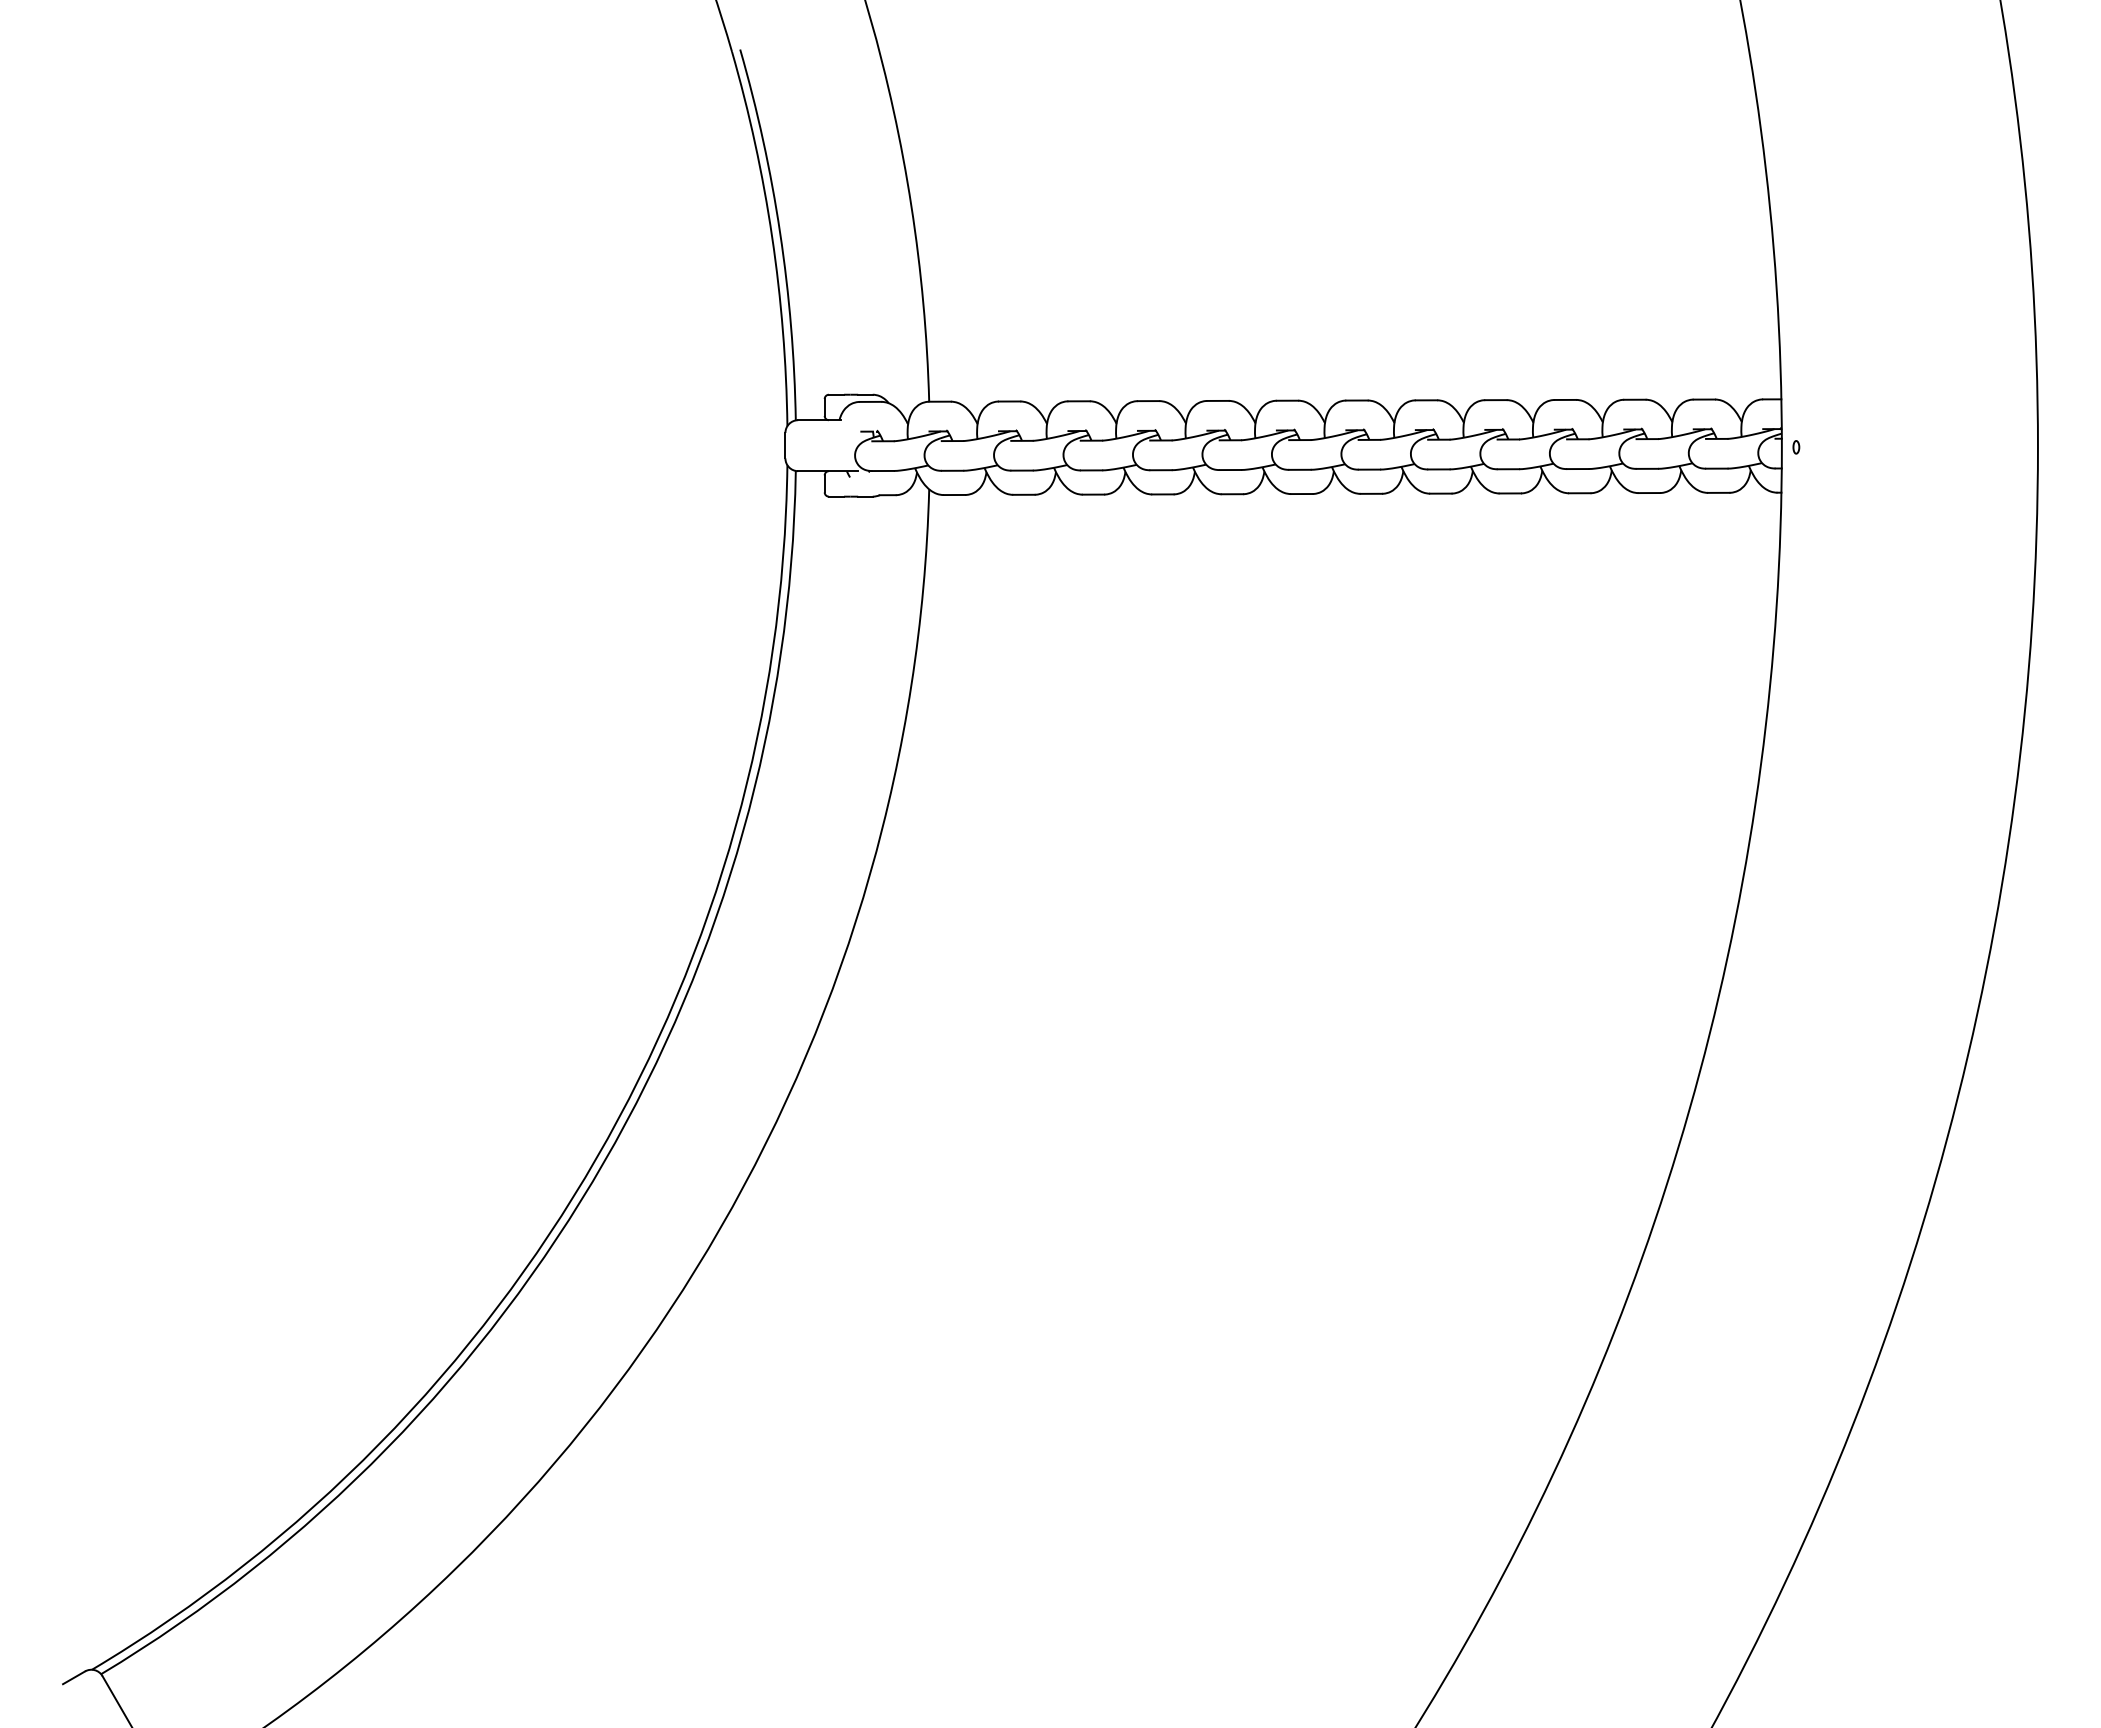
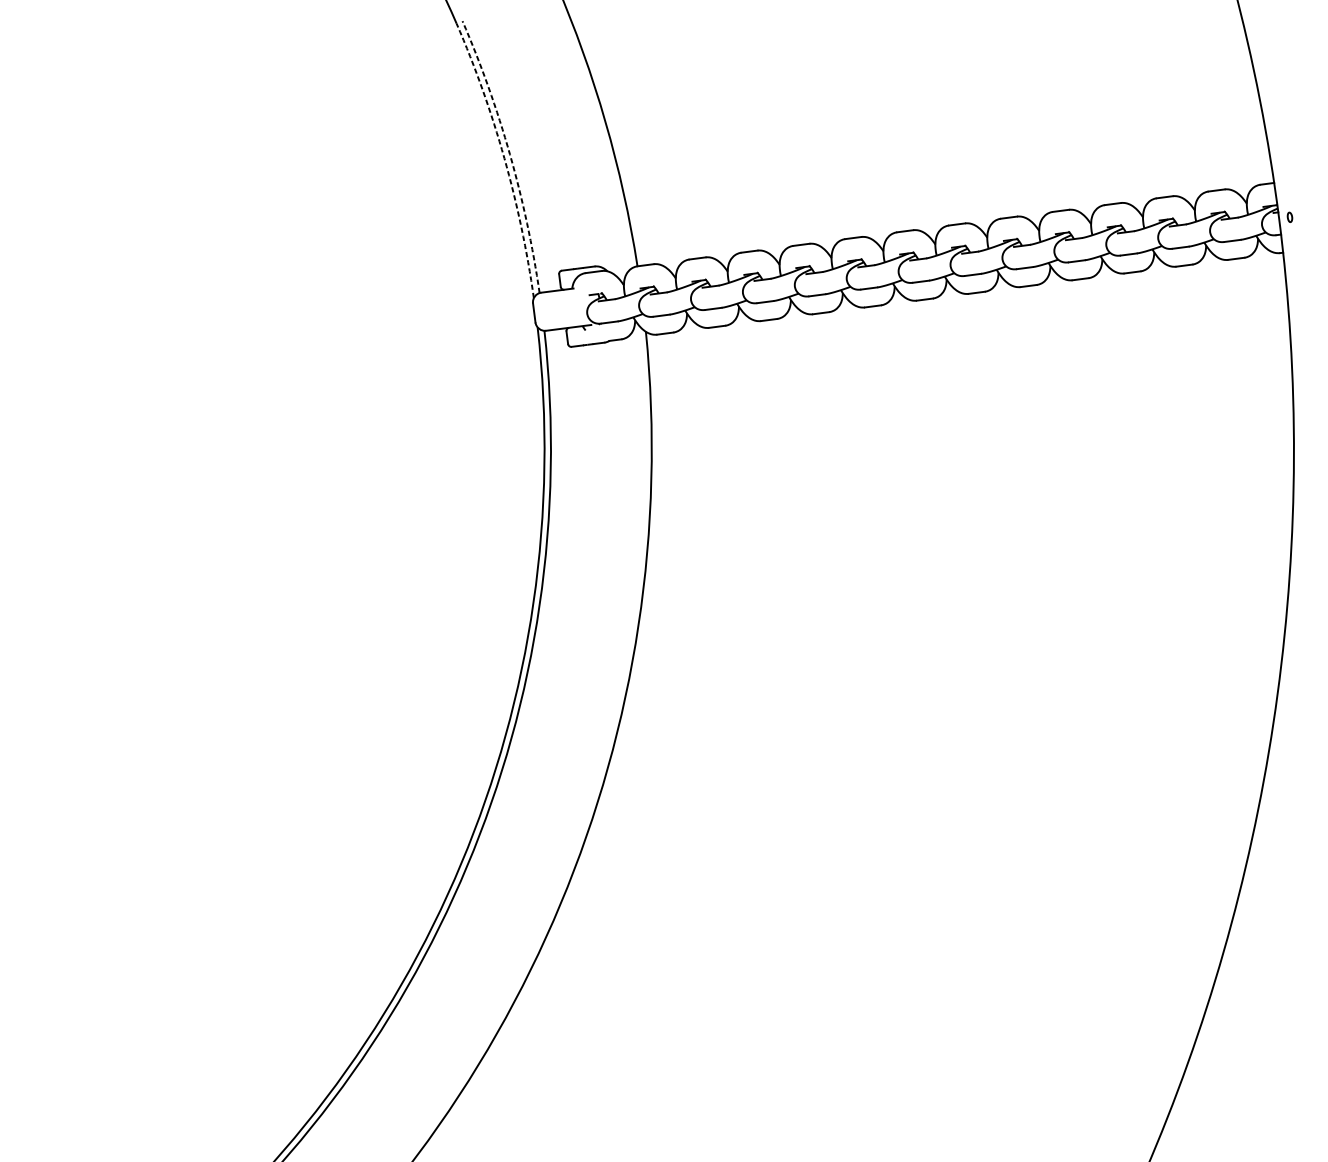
arc: (780, 233) -> (510, 154), solid -> dashed
arc: (772, 237) -> (504, 158), solid -> dashed

